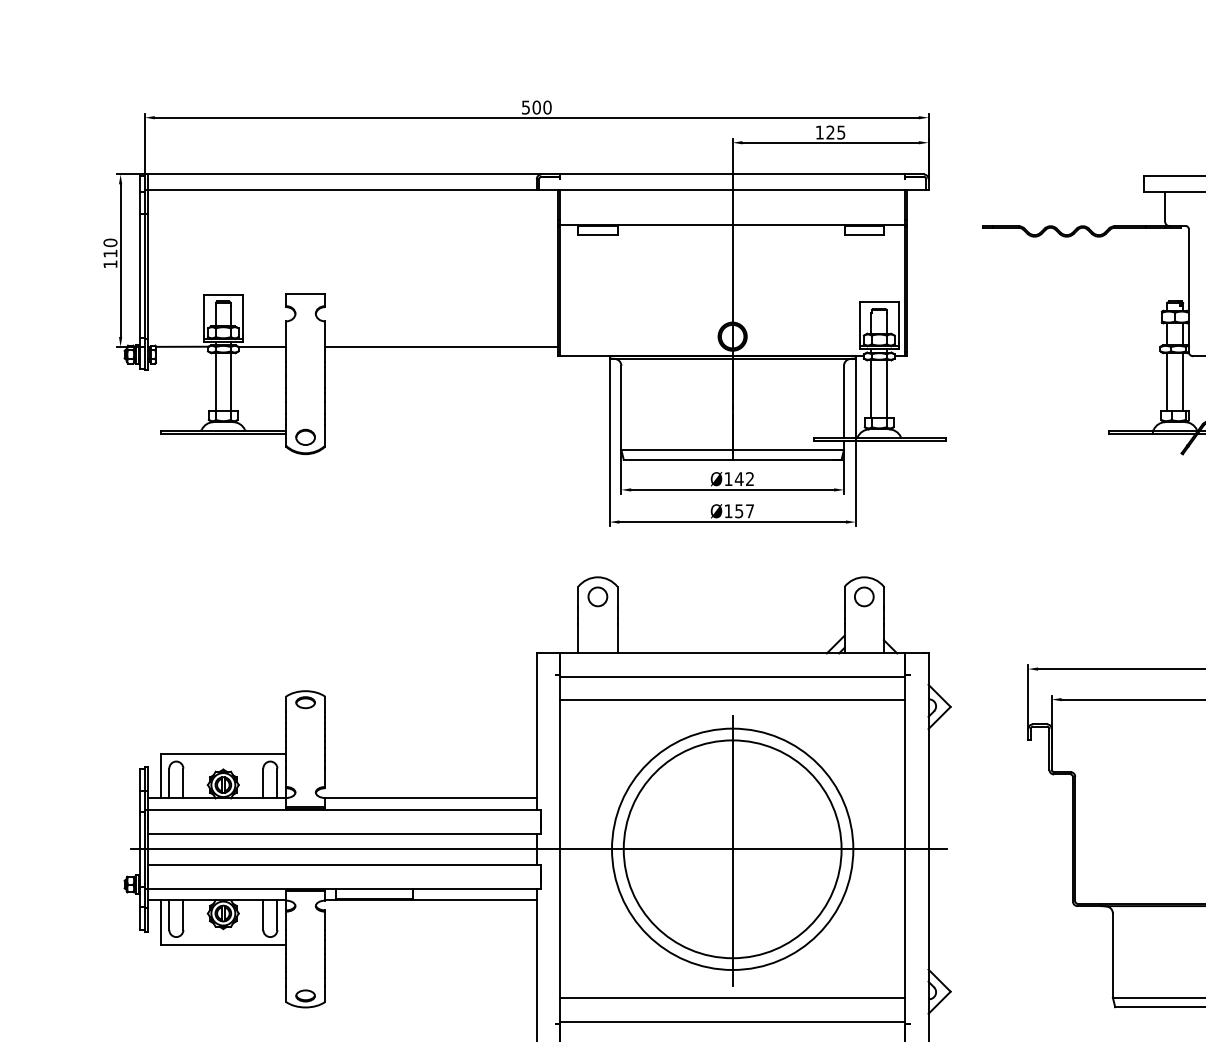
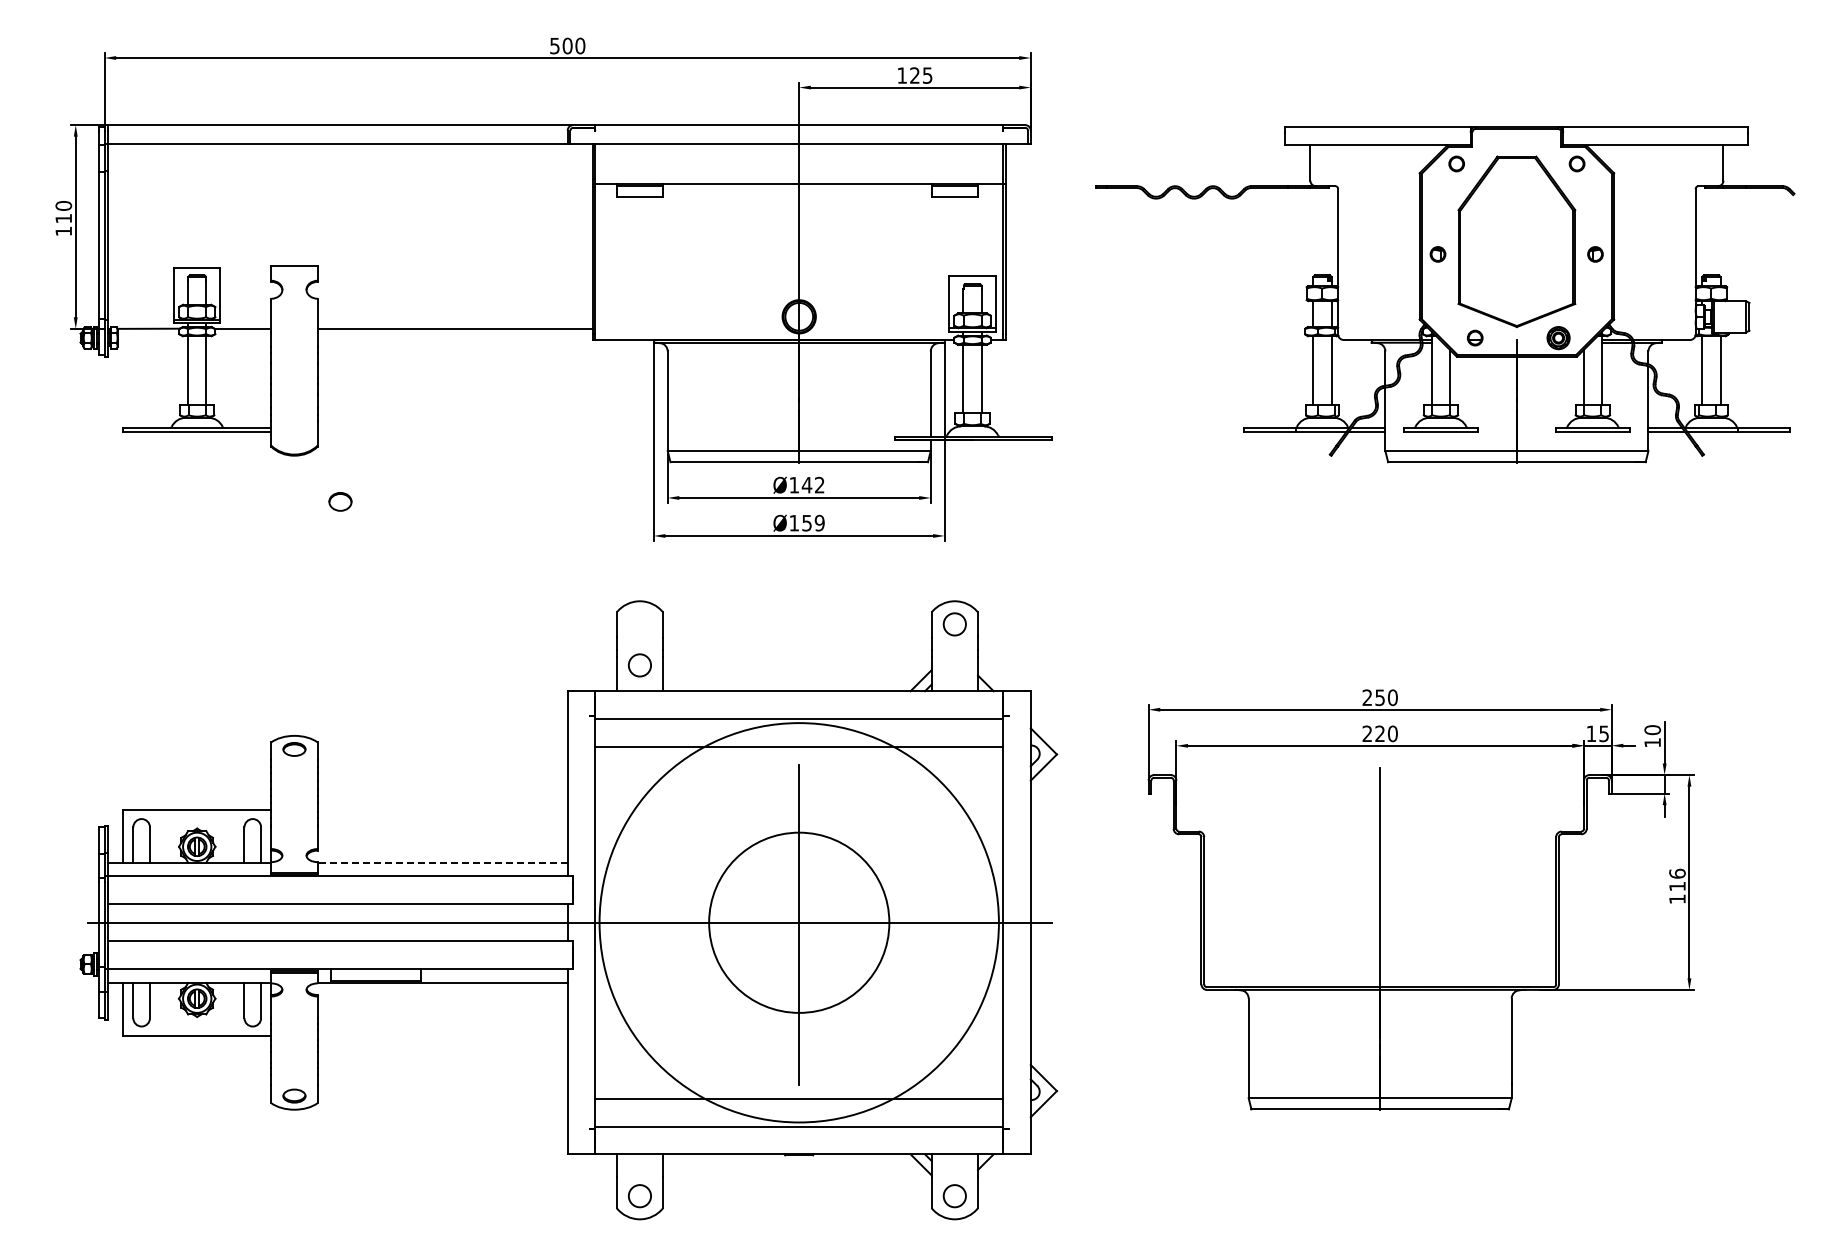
part: (305, 437) -> (340, 501), moved
text: (749, 510) -> (819, 522), Ø157 -> Ø159
circle: (597, 596) -> (639, 665), moved
line: (430, 798) -> (442, 862), solid -> dashed
circle: (732, 849) -> (798, 922), size x0.7
circle: (732, 849) -> (798, 922), size x1.4

